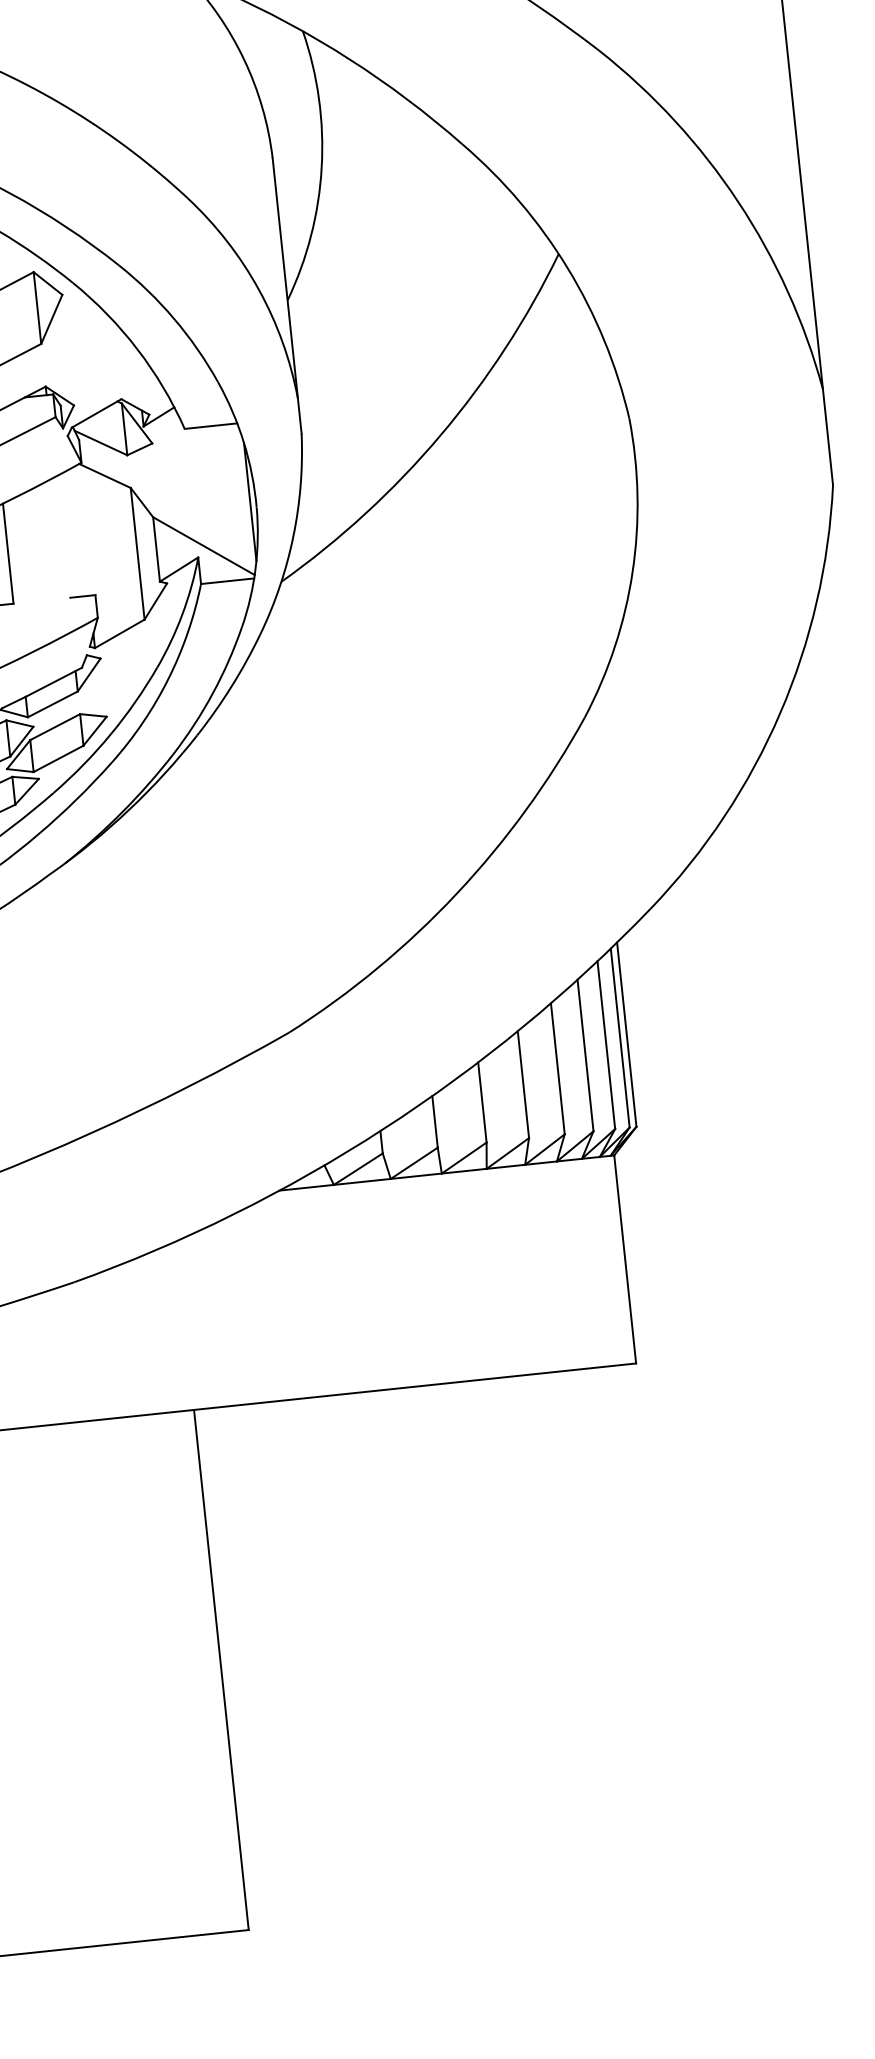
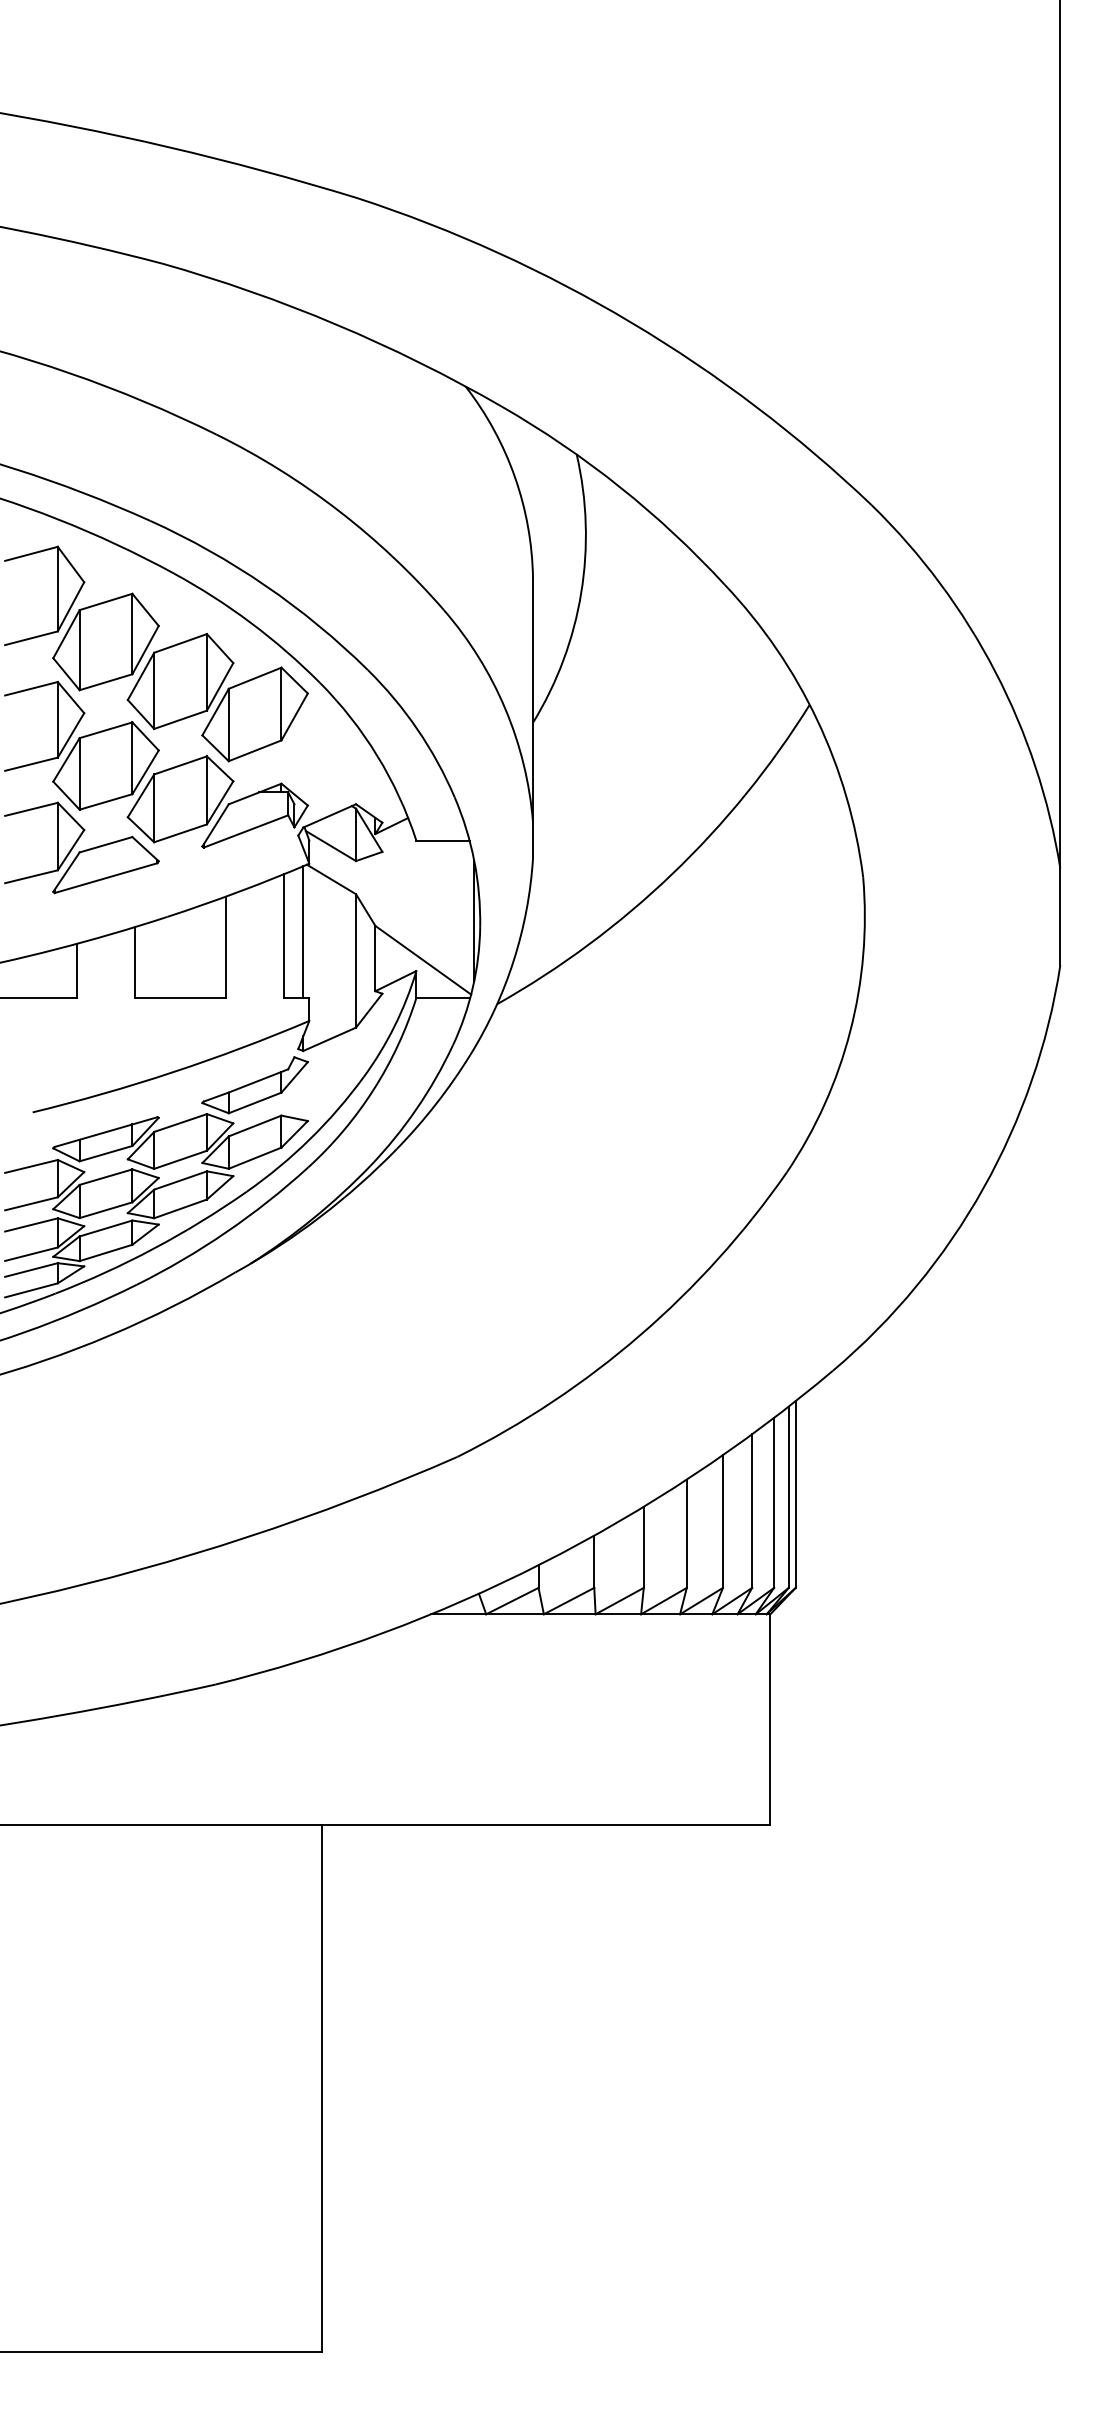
line: (82, 530) -> (303, 931), added
line: (63, 536) -> (283, 935), added

